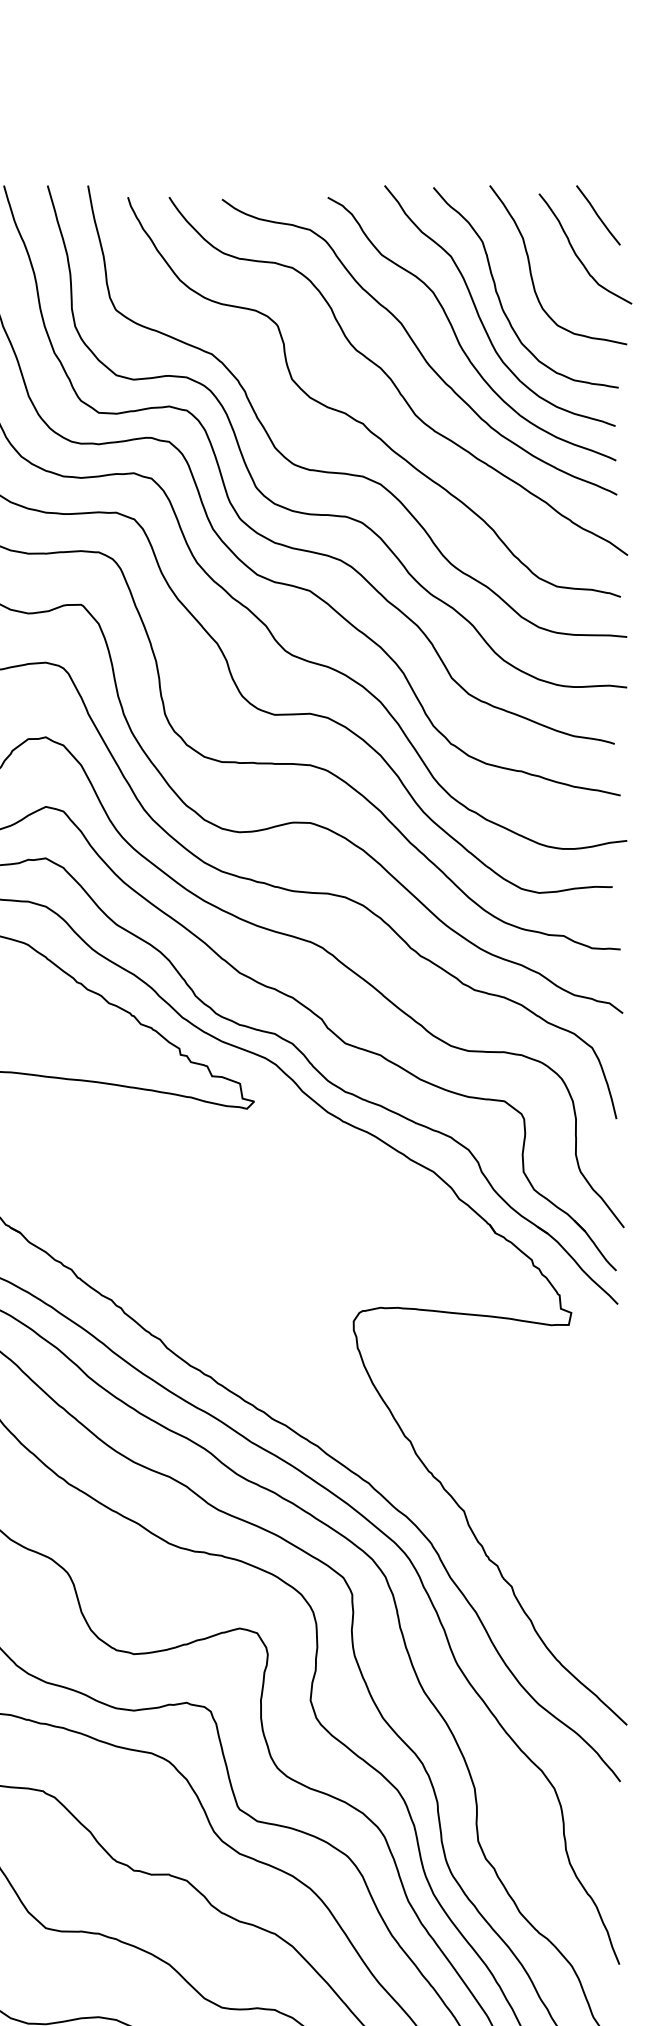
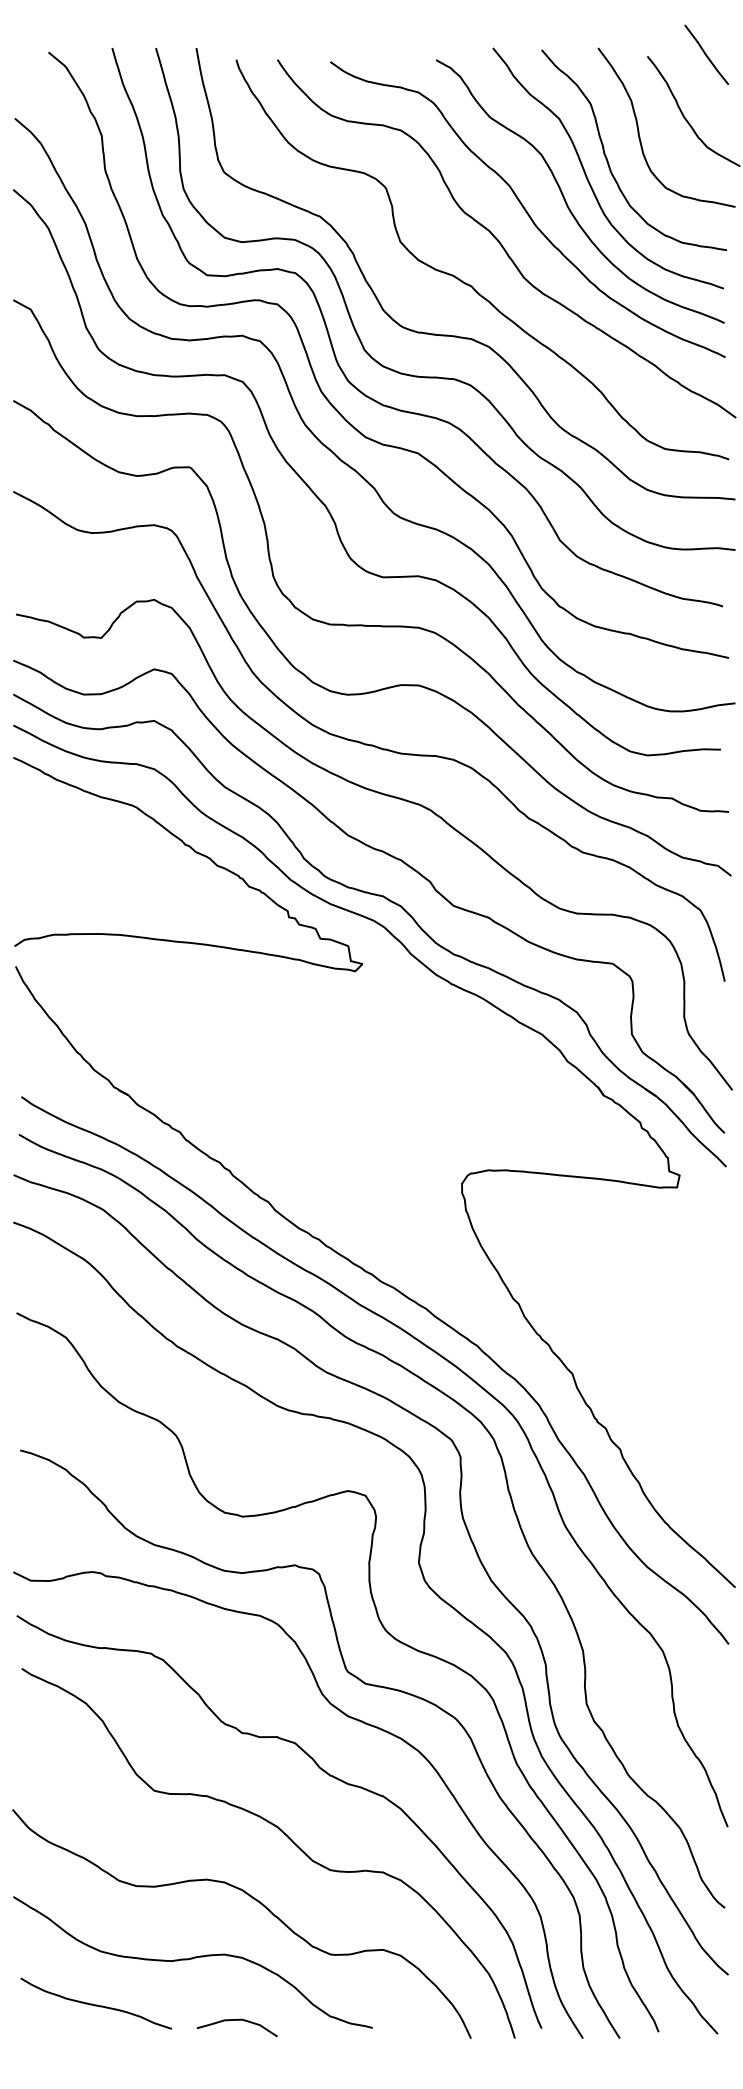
line: (598, 215) -> (706, 54), moved

